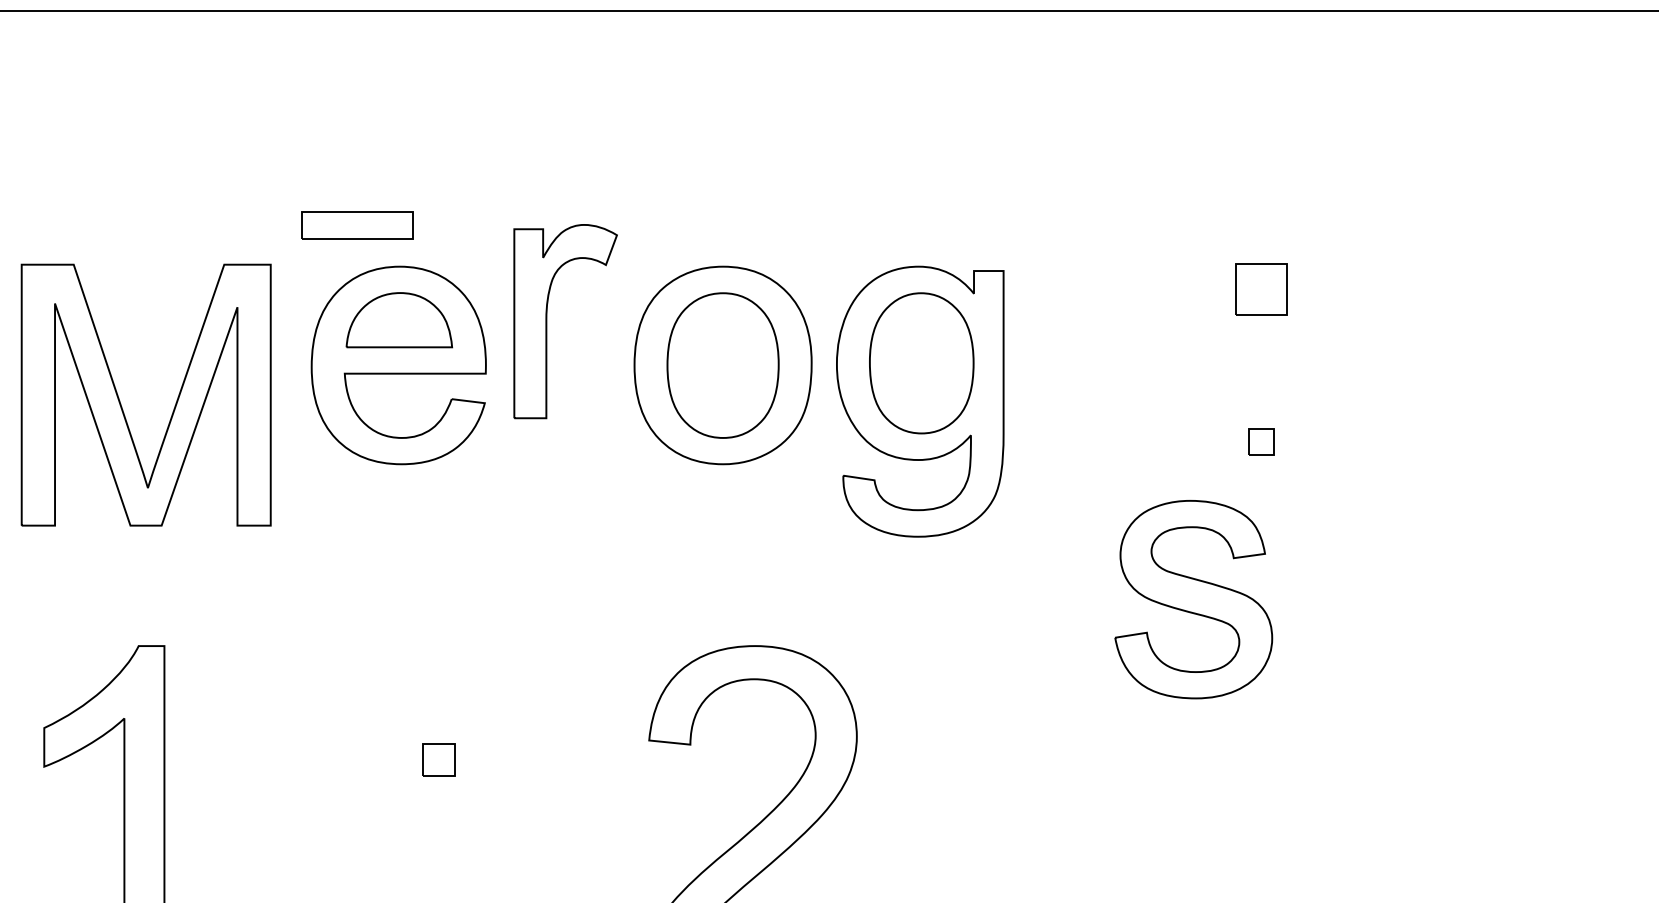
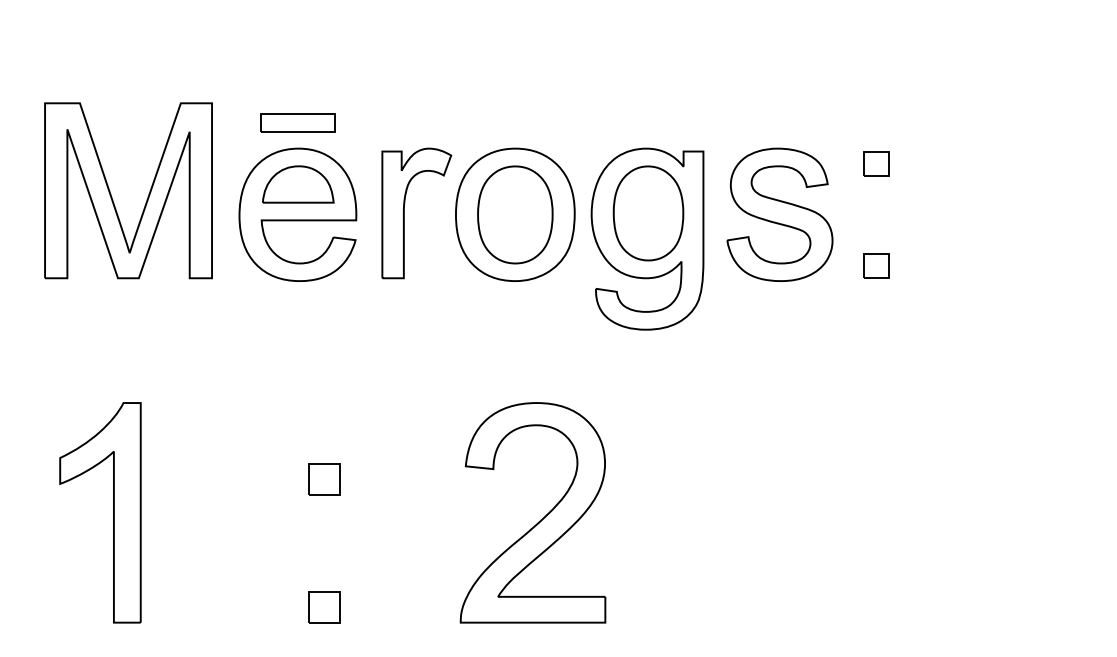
part: (356, 224) -> (297, 122), moved
part: (1261, 288) -> (876, 163), size x0.71
part: (547, 321) -> (404, 213), moved
part: (120, 400) -> (111, 194), moved
part: (1261, 440) -> (876, 265), size x1.43
part: (1193, 599) -> (779, 214), moved
part: (438, 760) -> (324, 479), size x1.43

